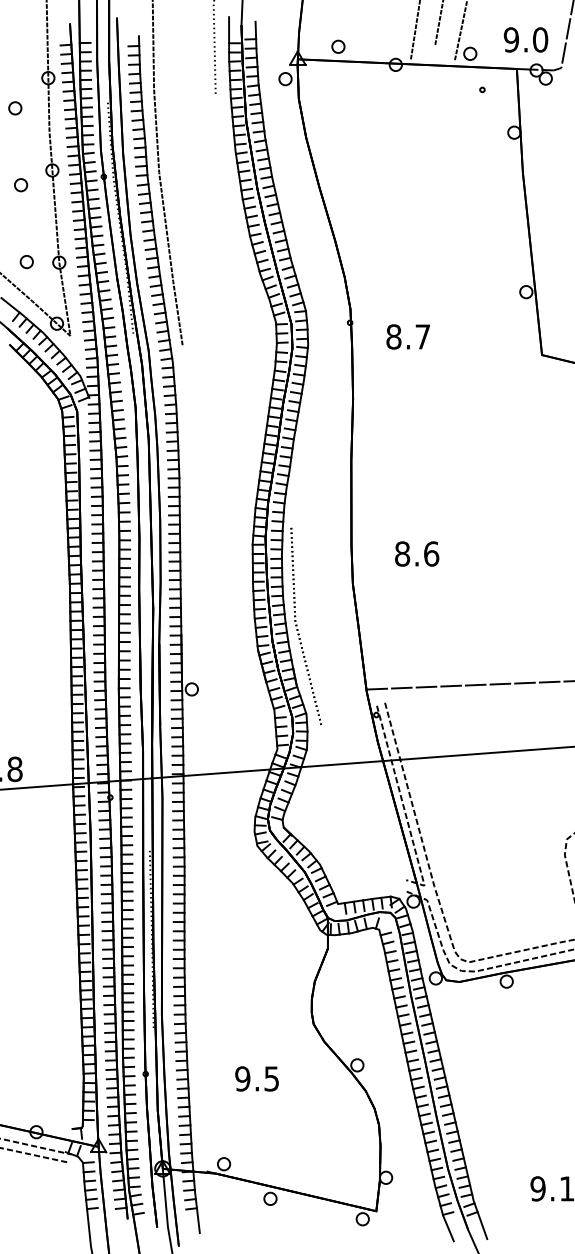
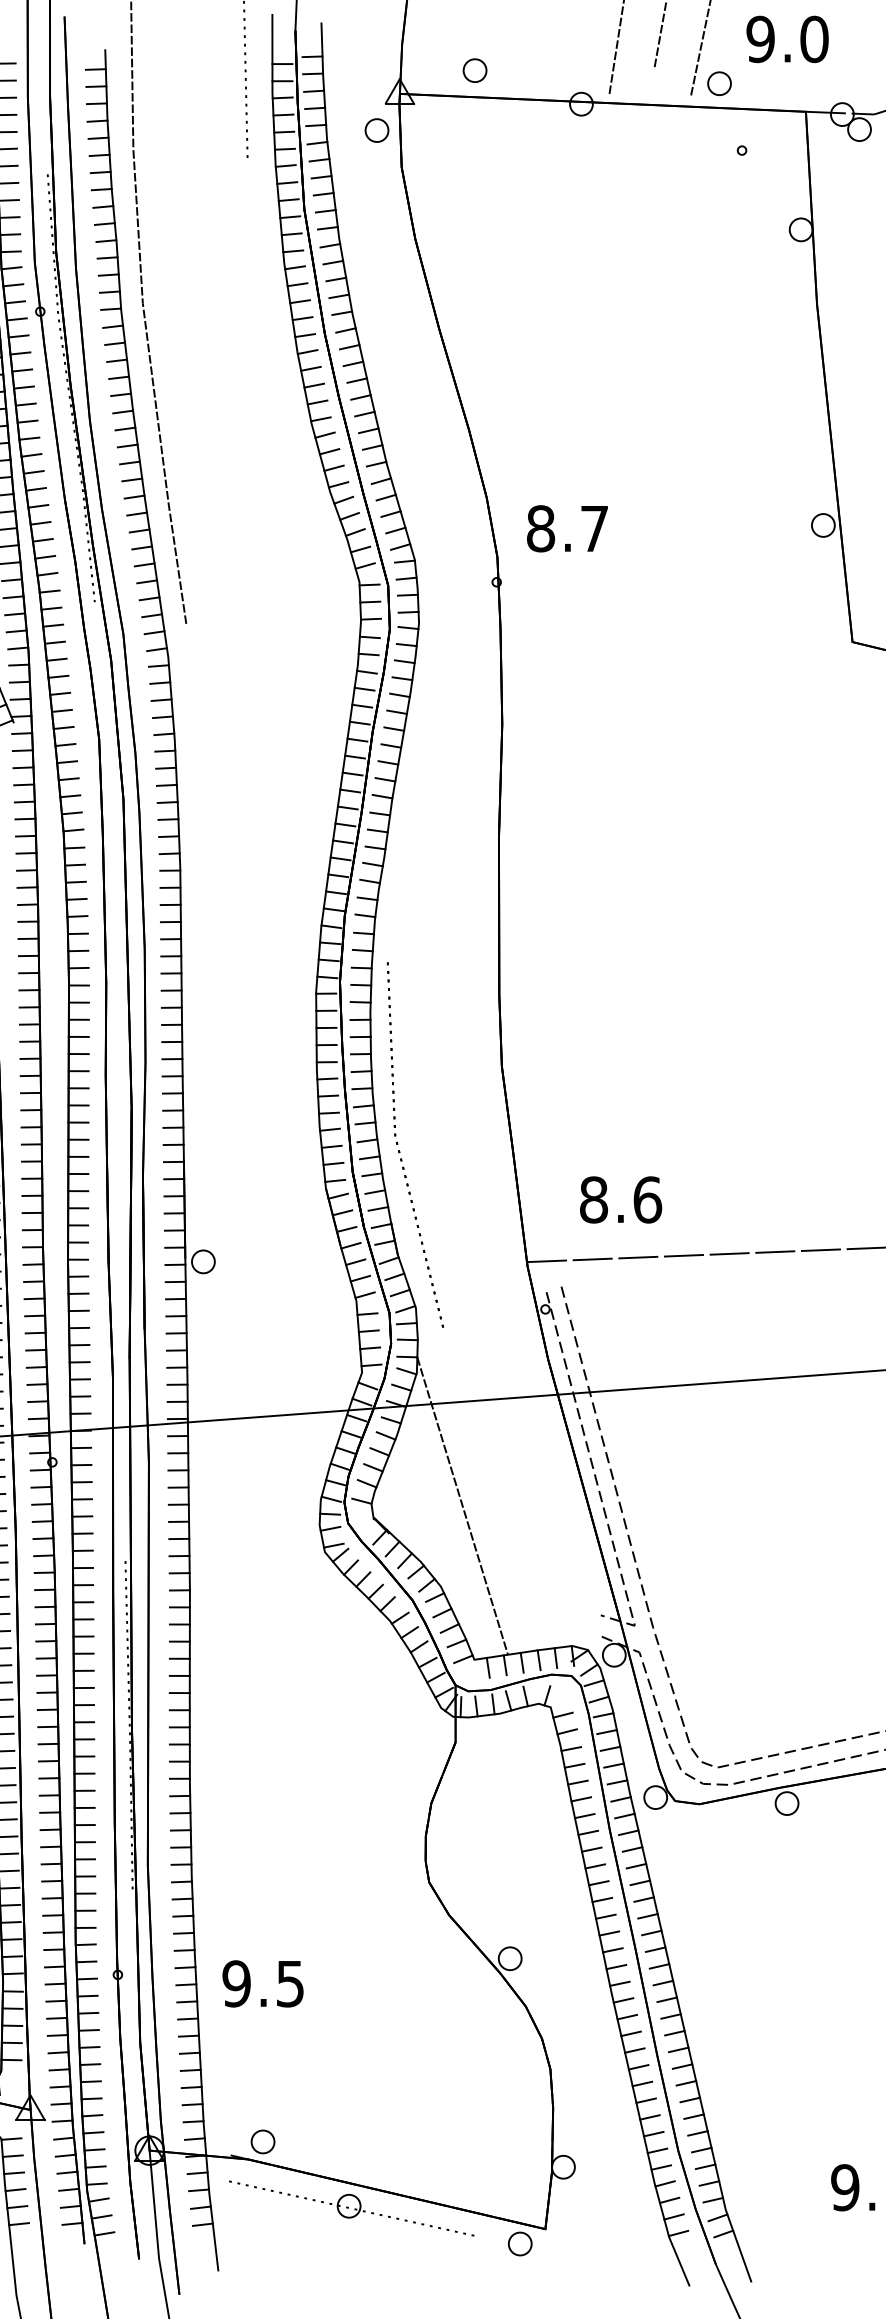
text: (525, 39) -> (786, 38), moved
text: (407, 336) -> (566, 527), moved
text: (417, 553) -> (621, 1198), moved
line: (331, 820) -> (462, 1504), added
text: (256, 1078) -> (262, 1983), moved
line: (271, 1199) -> (351, 2207), added

